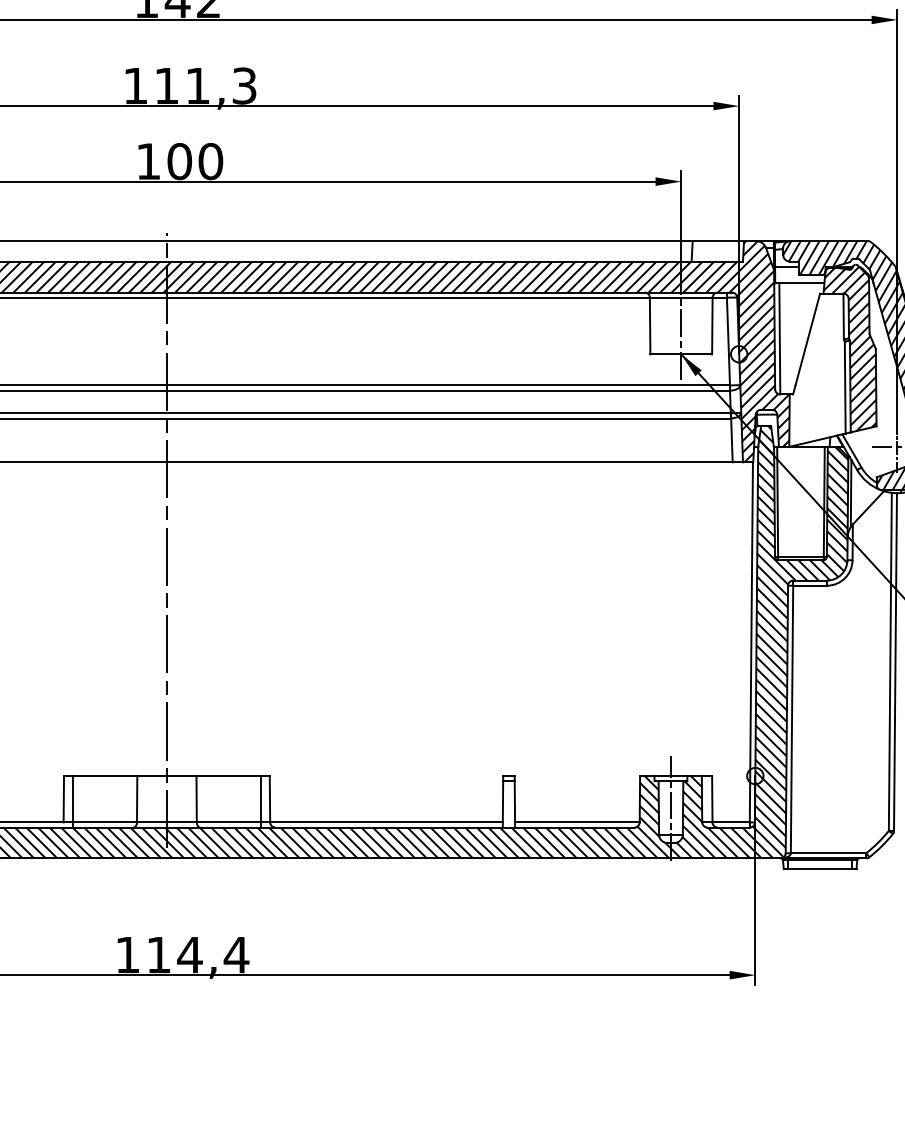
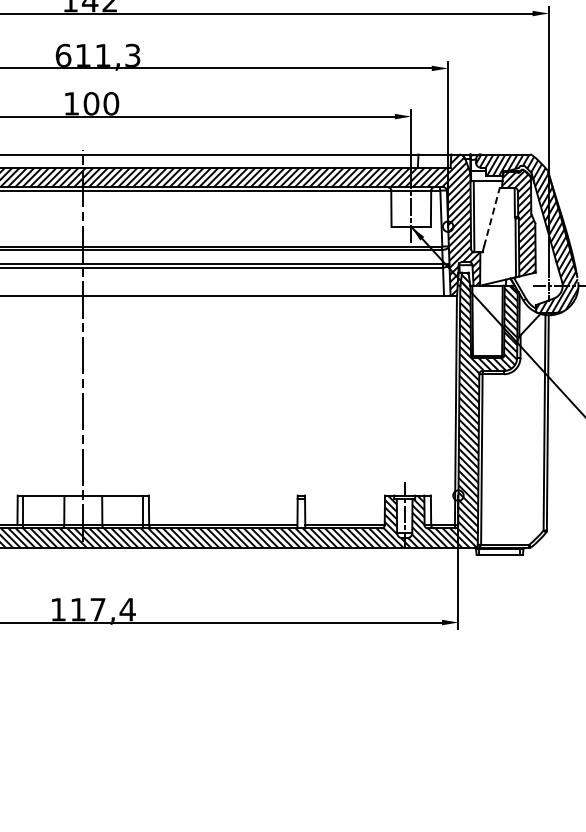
text: (135, 84) -> (63, 54), 111,3 -> 611,3
line: (808, 338) -> (492, 216), solid -> dashed
text: (189, 954) -> (97, 609), 114,4 -> 117,4

